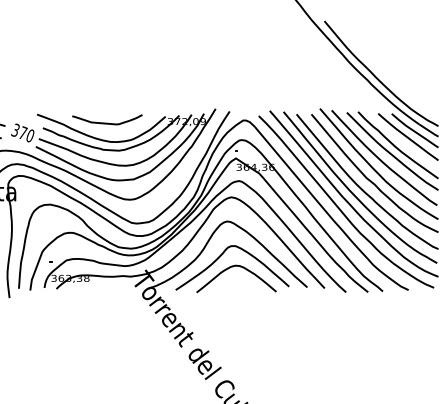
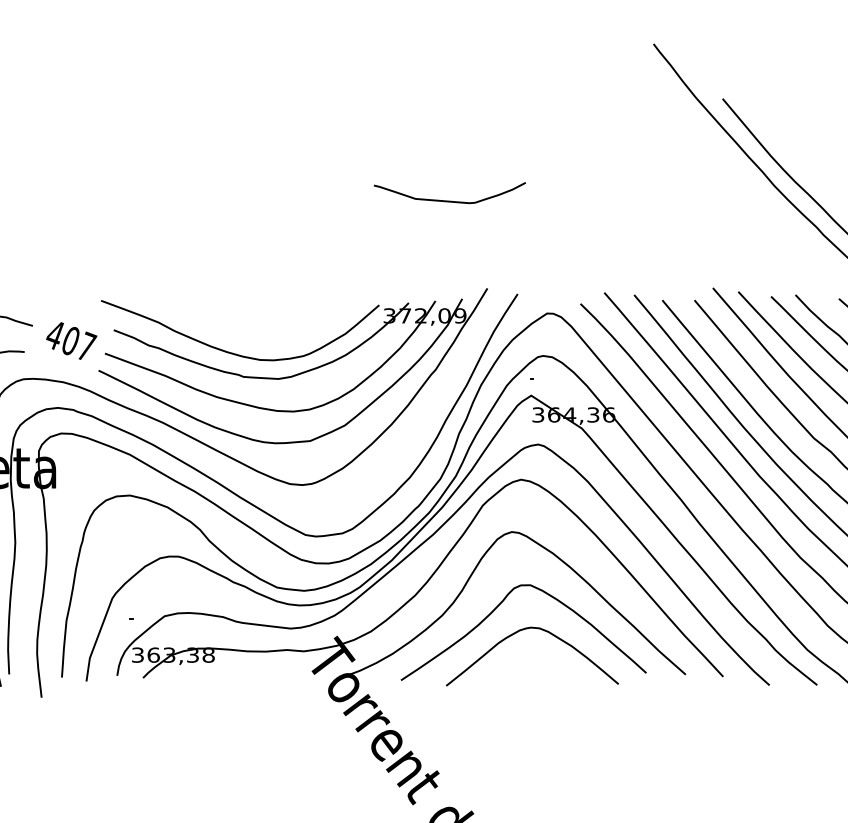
curve: (107, 122) -> (450, 199), moved
text: (23, 132) -> (71, 339), 370 -> 407

